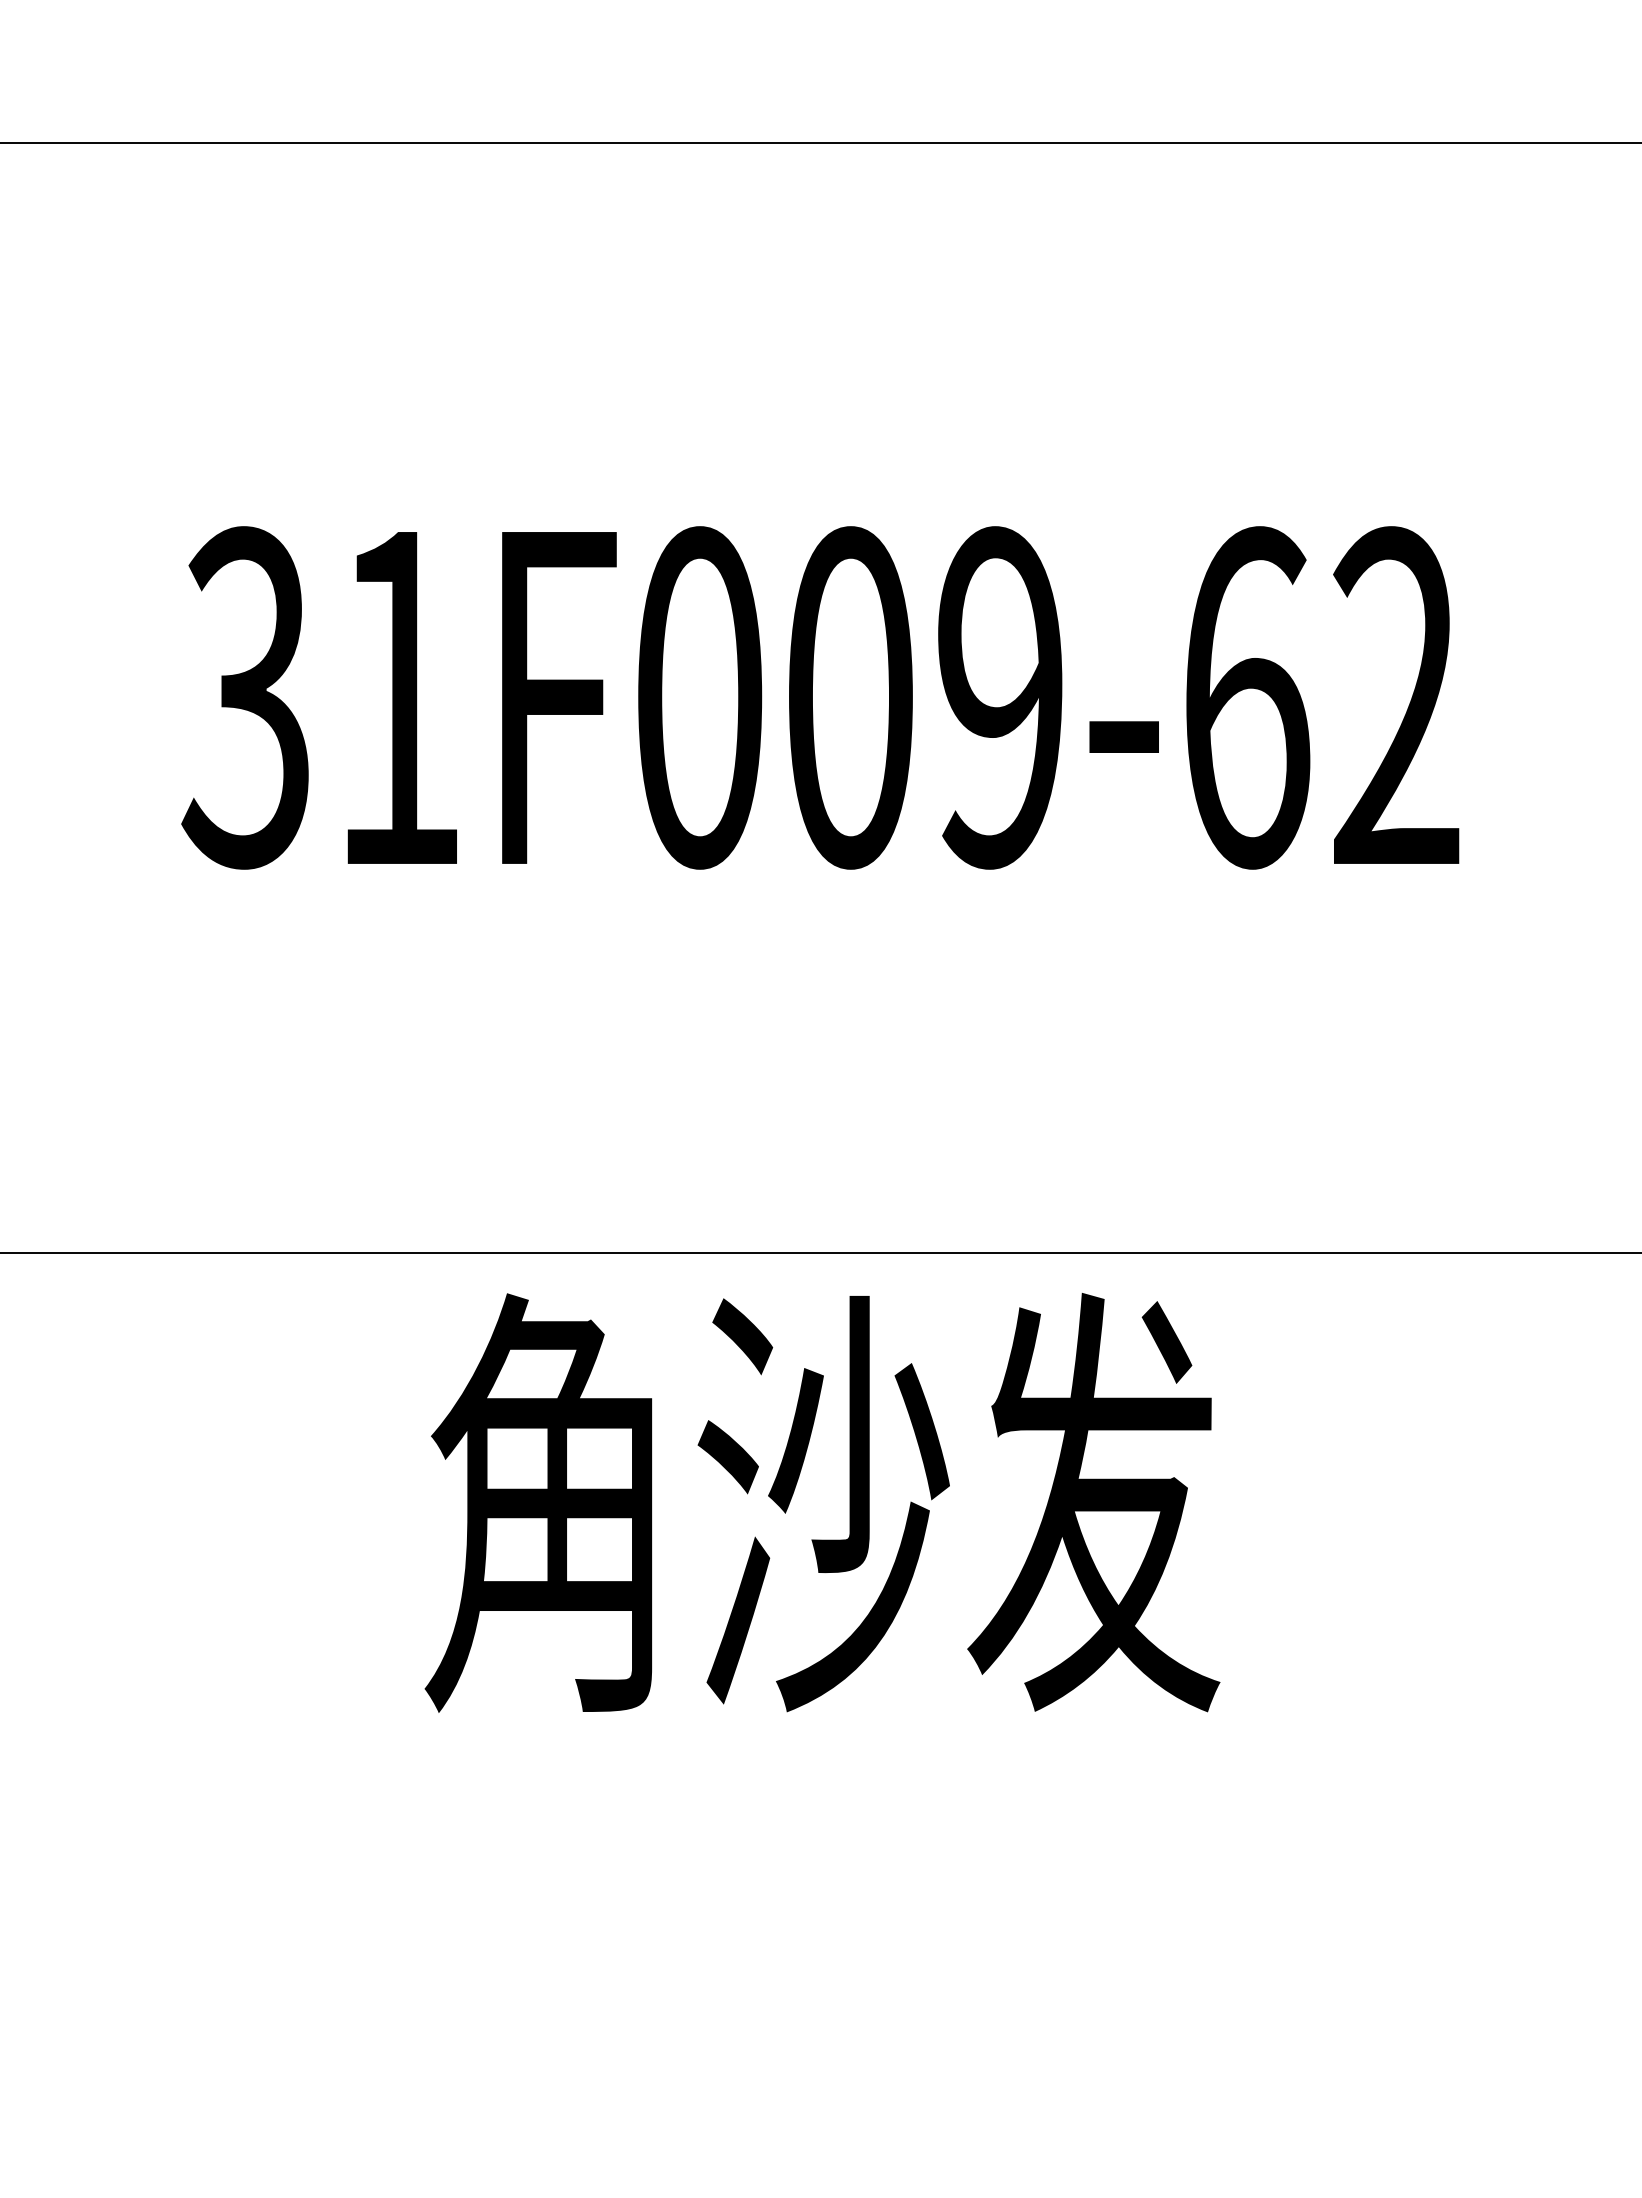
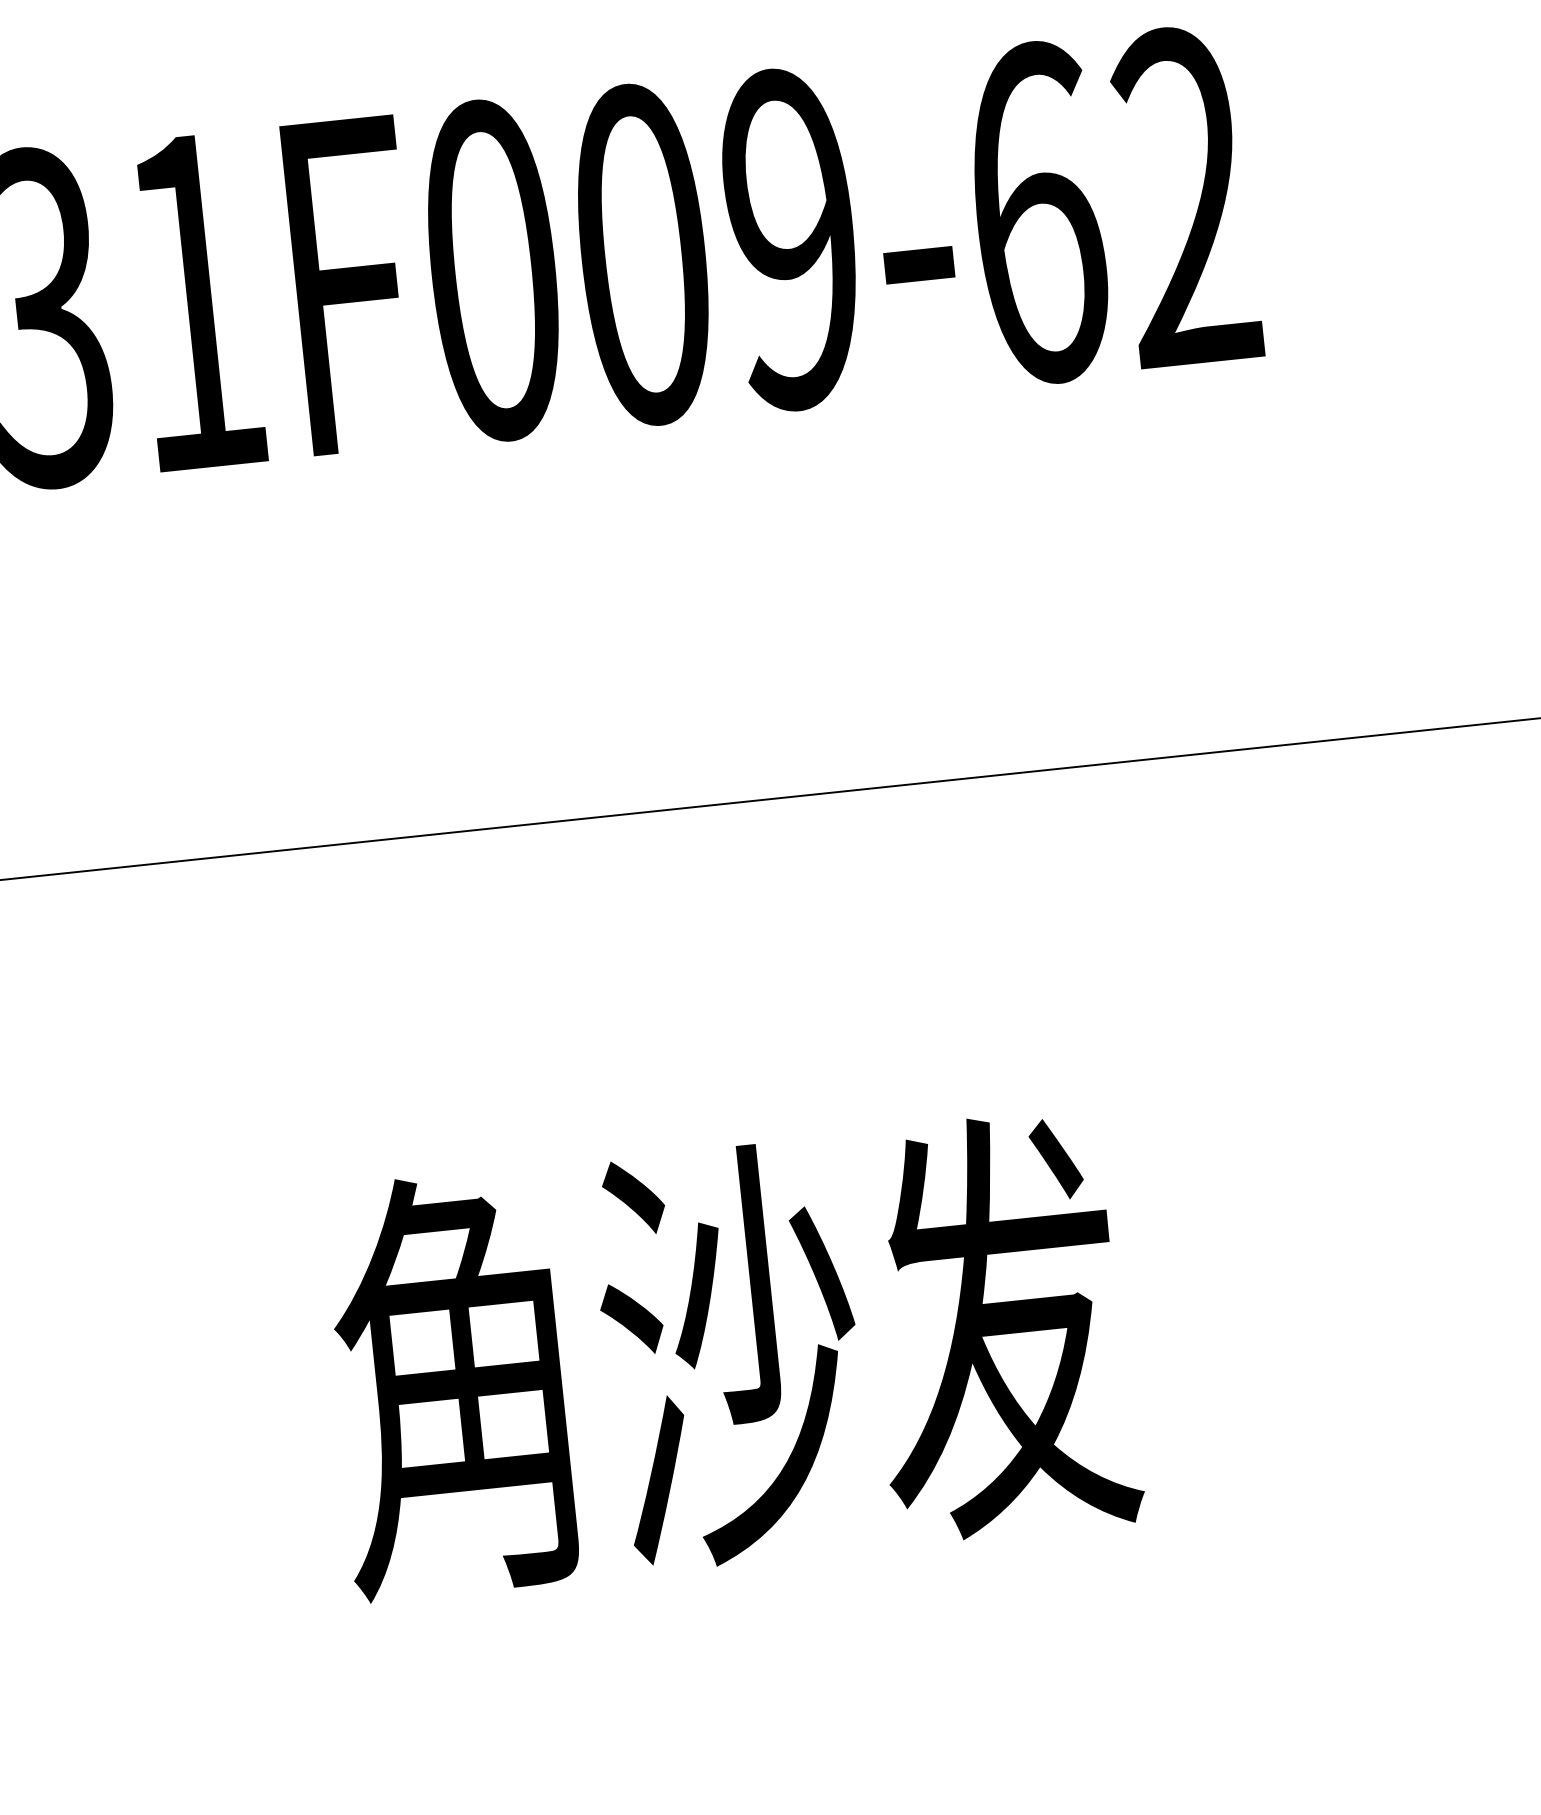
text: (822, 1502) -> (730, 1354), moved

